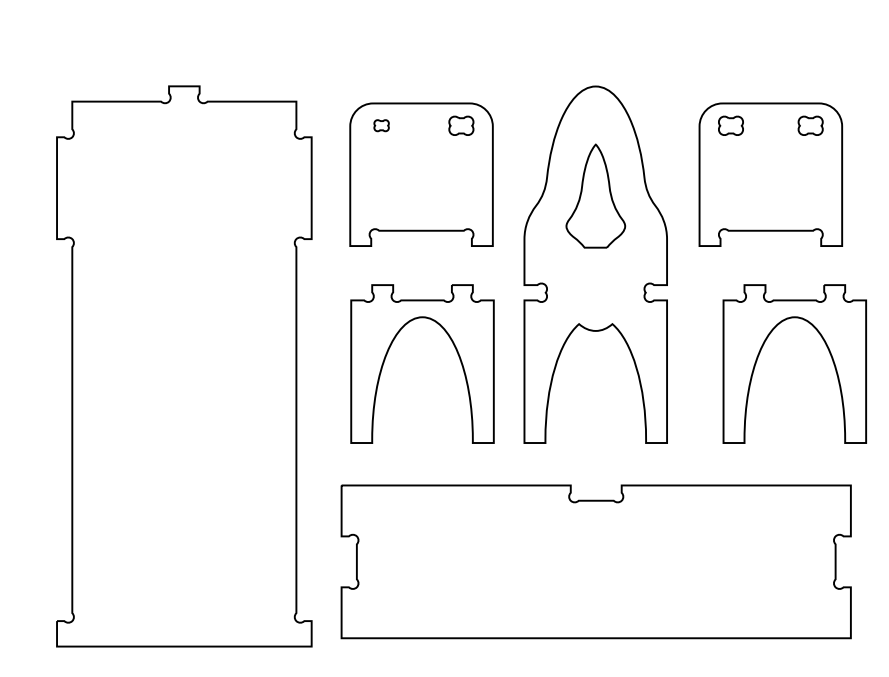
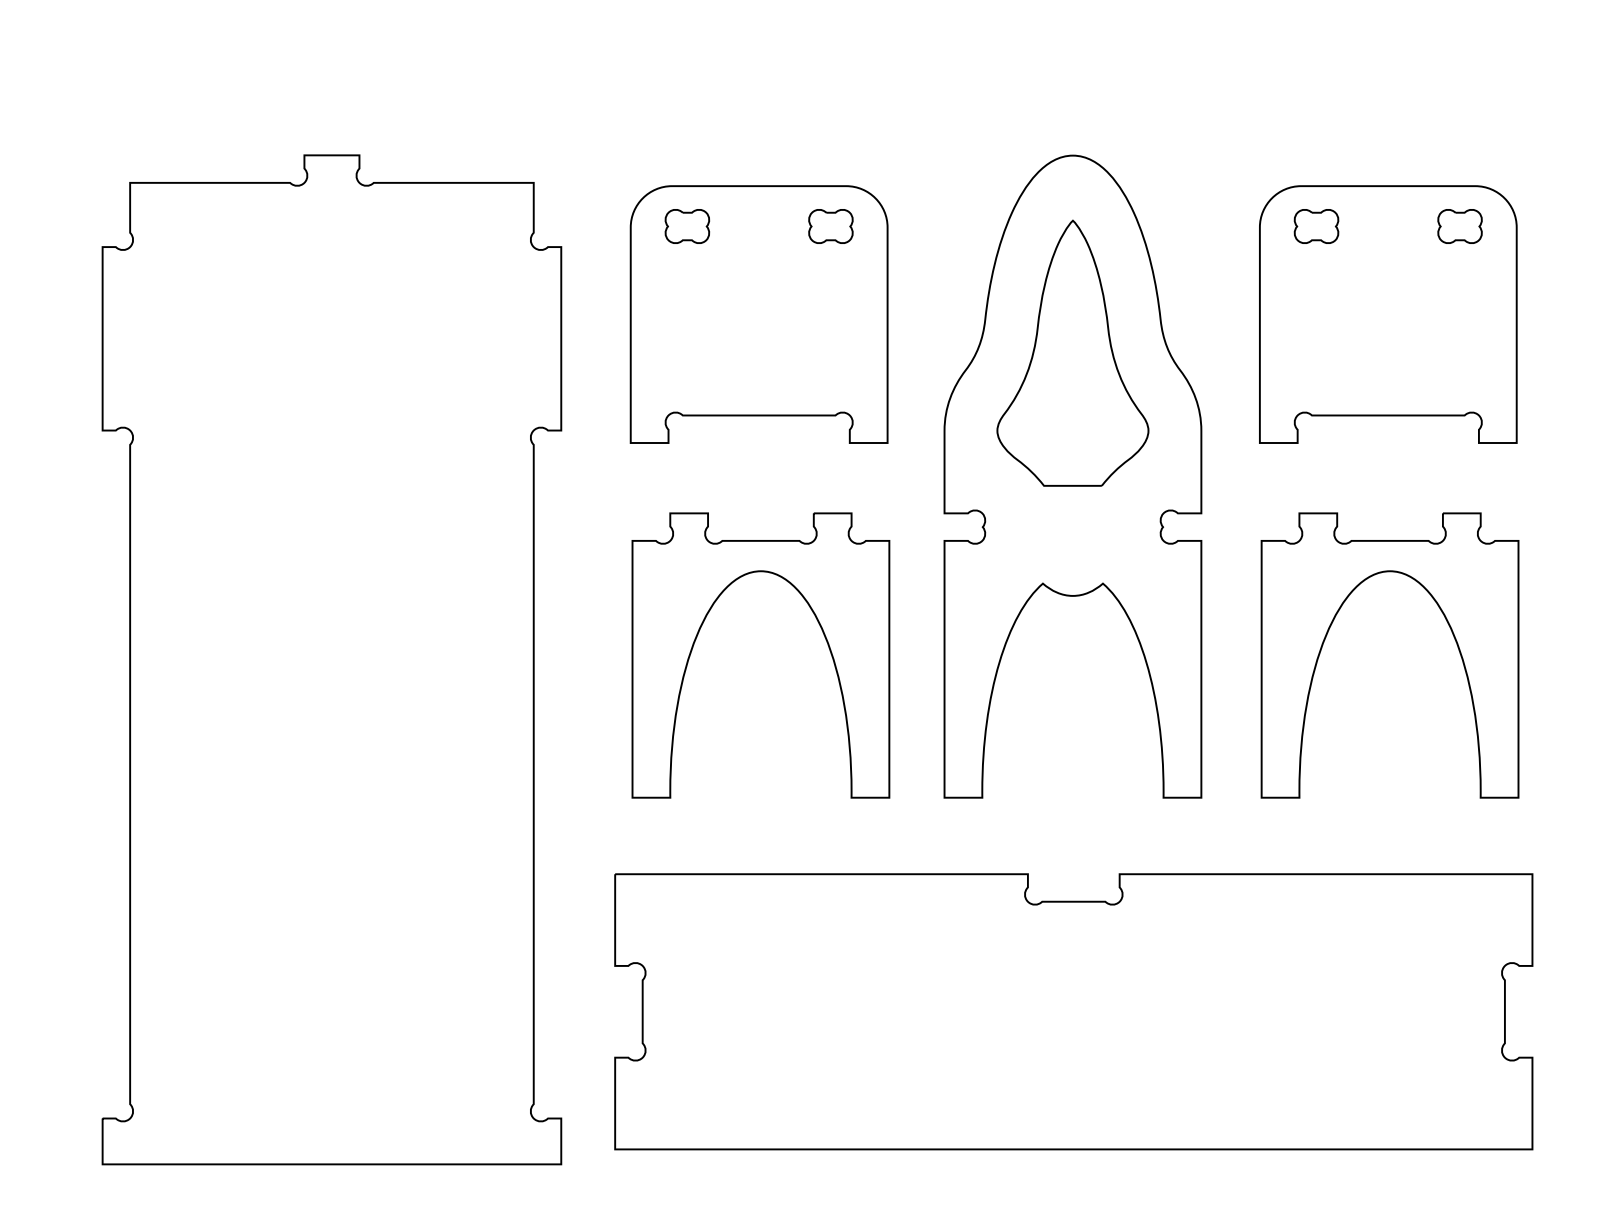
part: (381, 125) -> (687, 225), size x1.67
part: (595, 195) -> (1072, 351), size x1.43
part: (762, 348) -> (1331, 627), moved

